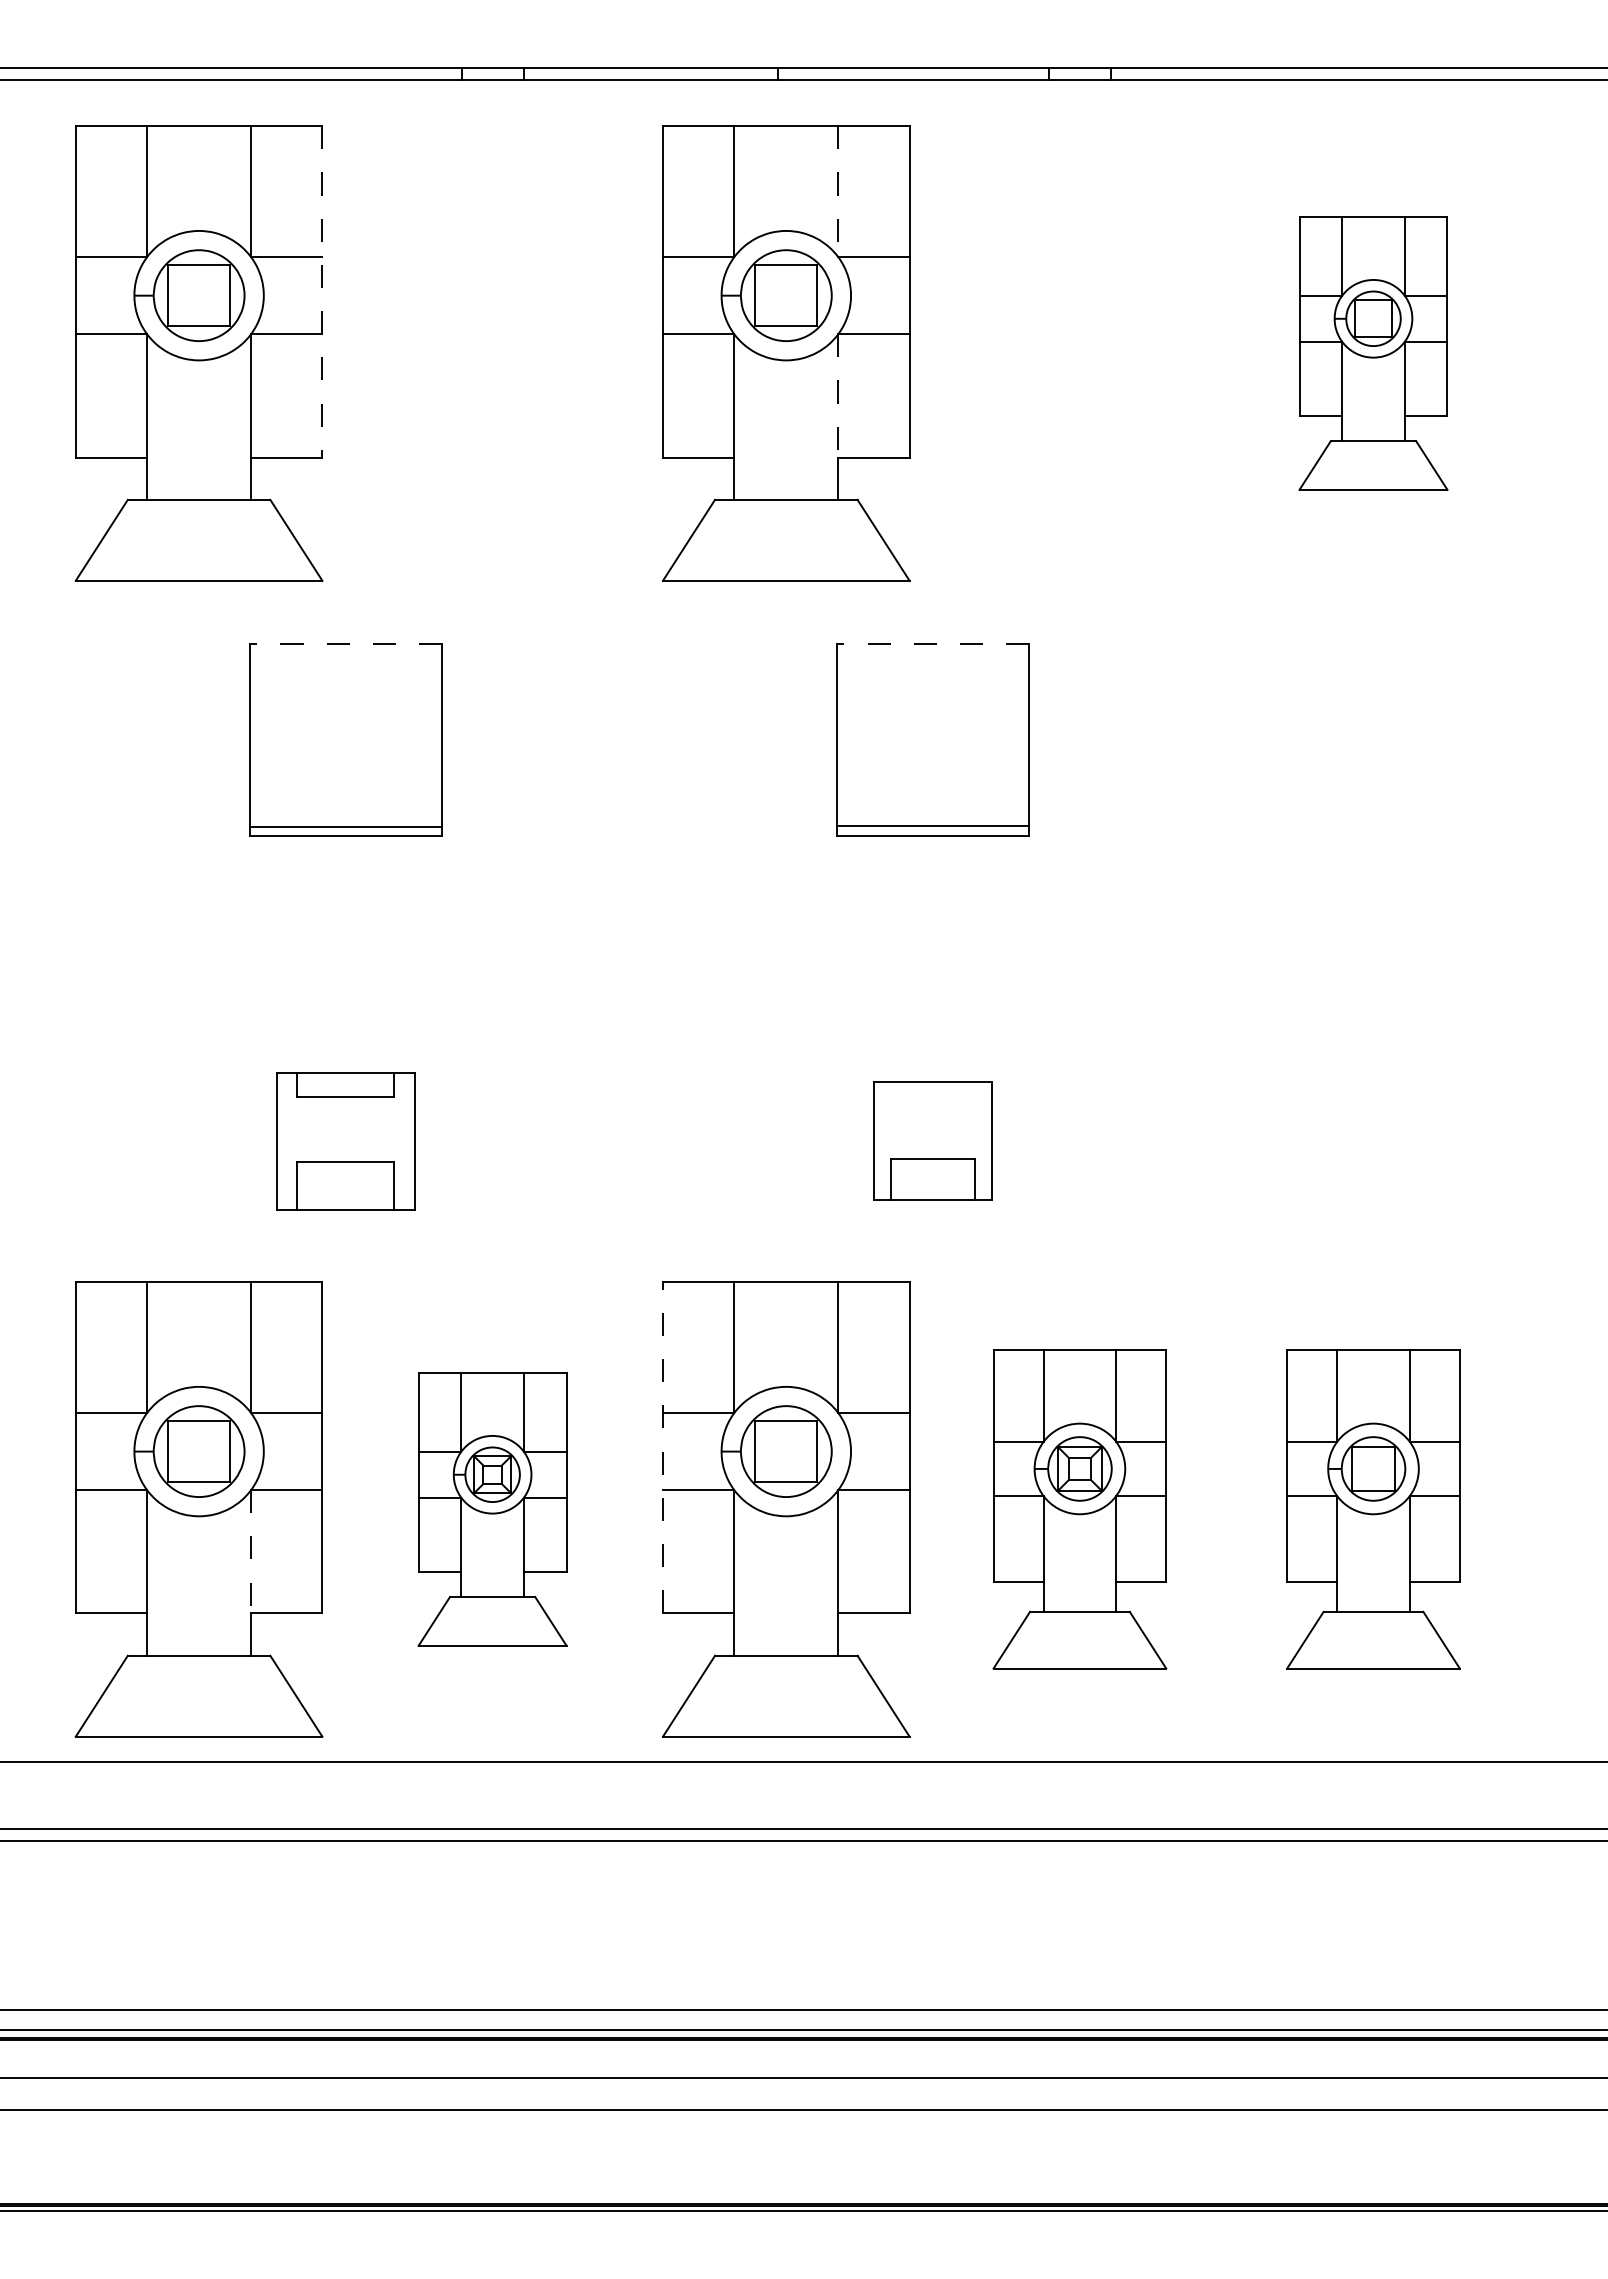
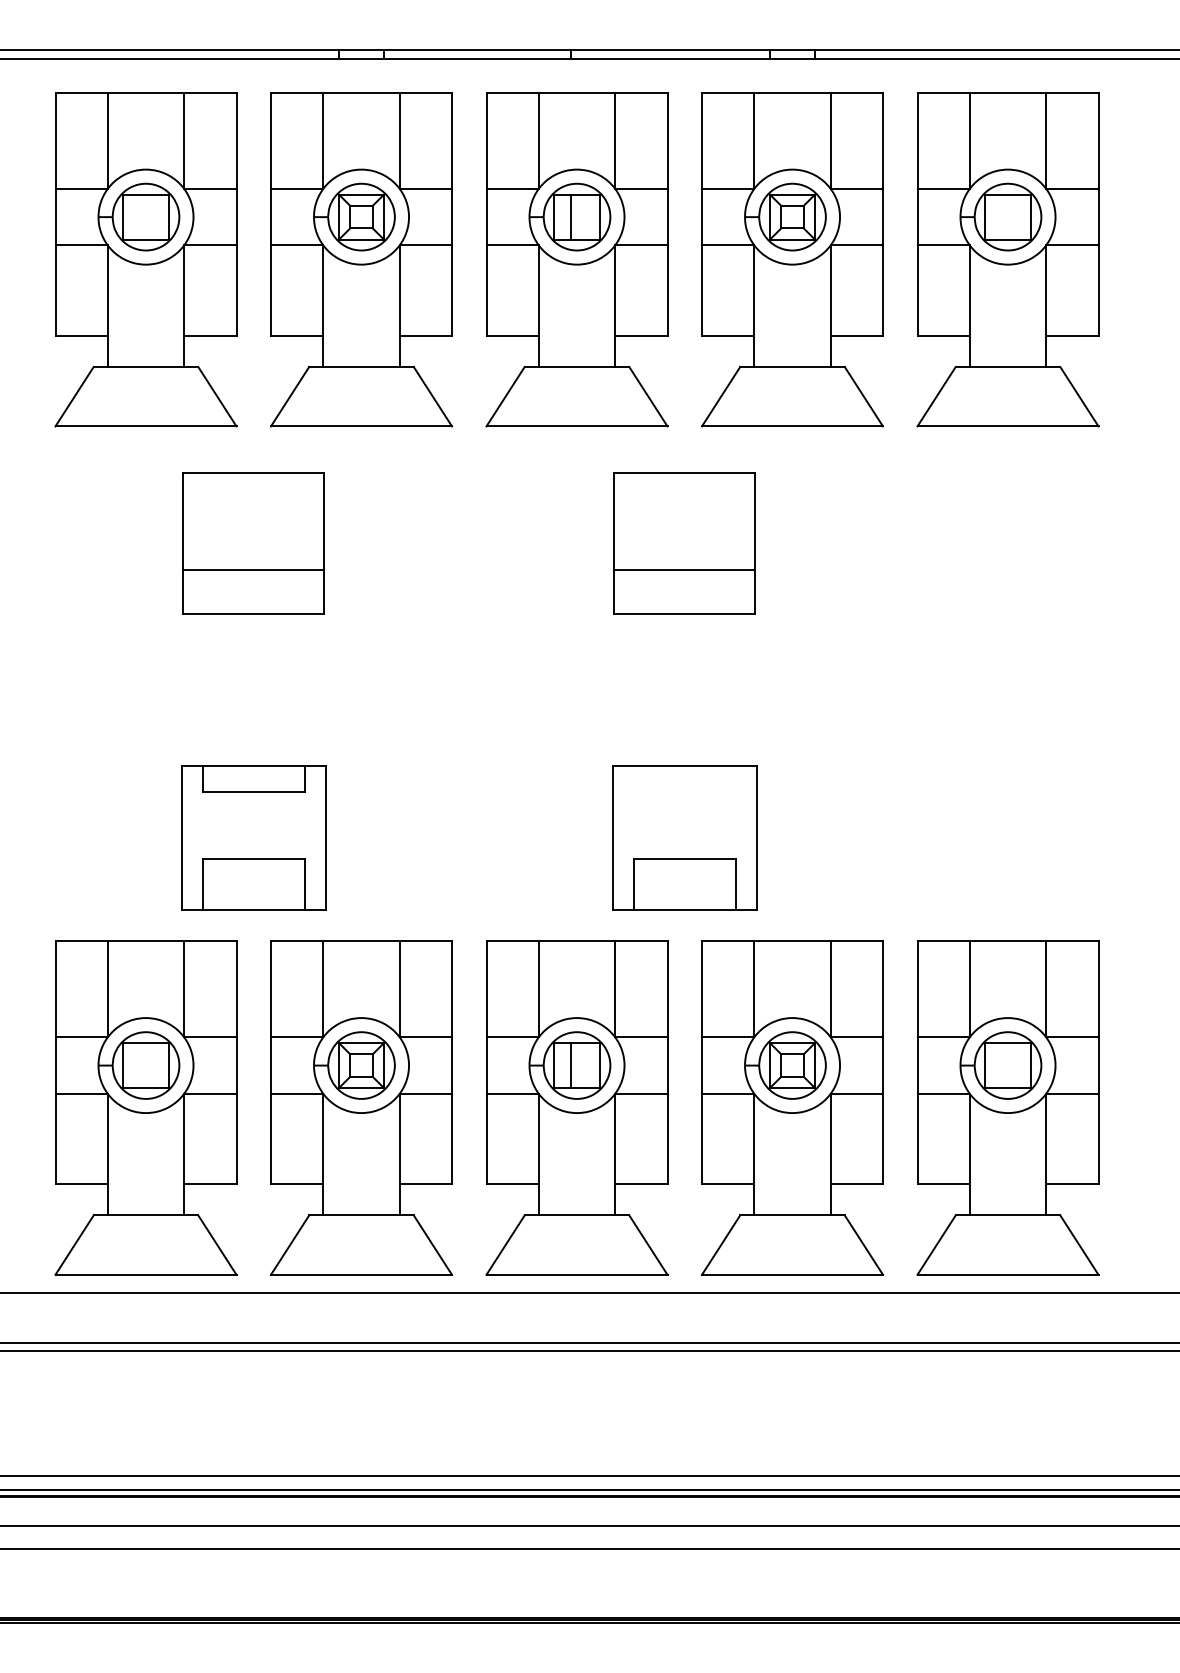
line: (838, 192) -> (615, 141), dashed -> solid
line: (322, 291) -> (236, 214), dashed -> solid
line: (777, 295) -> (570, 217), added
part: (492, 353) -> (361, 259), added
part: (1079, 353) -> (792, 259), added
part: (1373, 353) -> (1008, 259), size x1.67
line: (838, 395) -> (615, 290), dashed -> solid
line: (345, 643) -> (253, 472), dashed -> solid
line: (932, 643) -> (684, 472), dashed -> solid
line: (932, 825) -> (684, 570), moved
line: (345, 826) -> (253, 570), moved
part: (345, 1141) -> (253, 837), size x1.43
part: (932, 1141) -> (684, 837), size x1.67
line: (662, 1447) -> (486, 1062), dashed -> solid
line: (777, 1451) -> (570, 1065), added
part: (492, 1509) -> (361, 1108), size x1.67
part: (1079, 1509) -> (792, 1108), size x1.43
part: (1373, 1509) -> (1008, 1108), size x1.43
line: (251, 1551) -> (184, 1138), dashed -> solid

